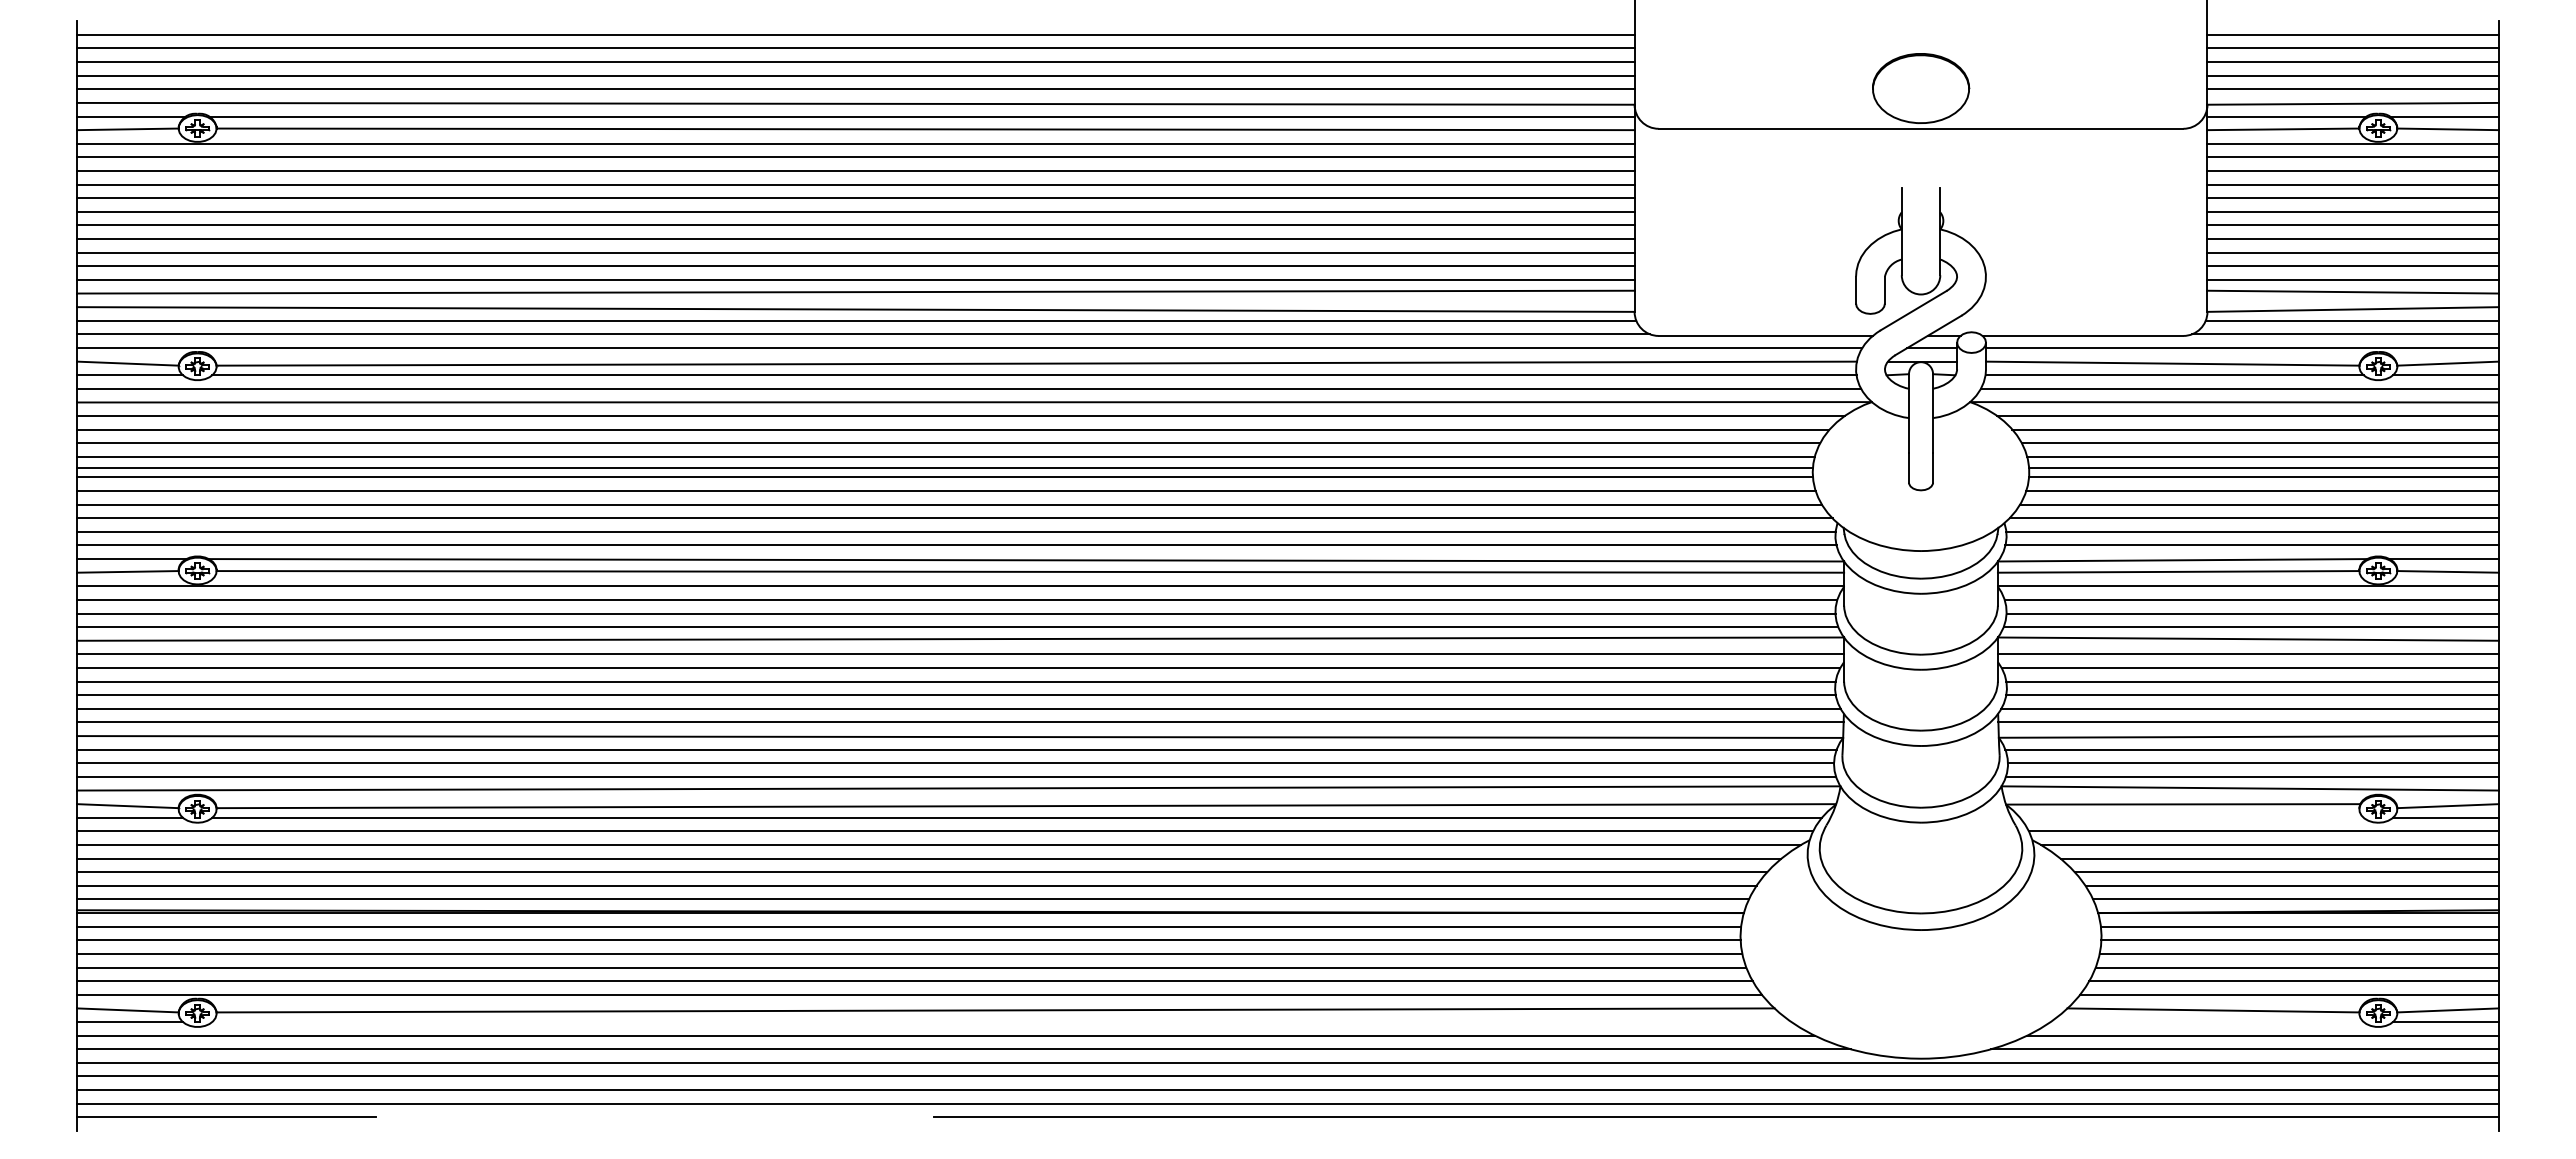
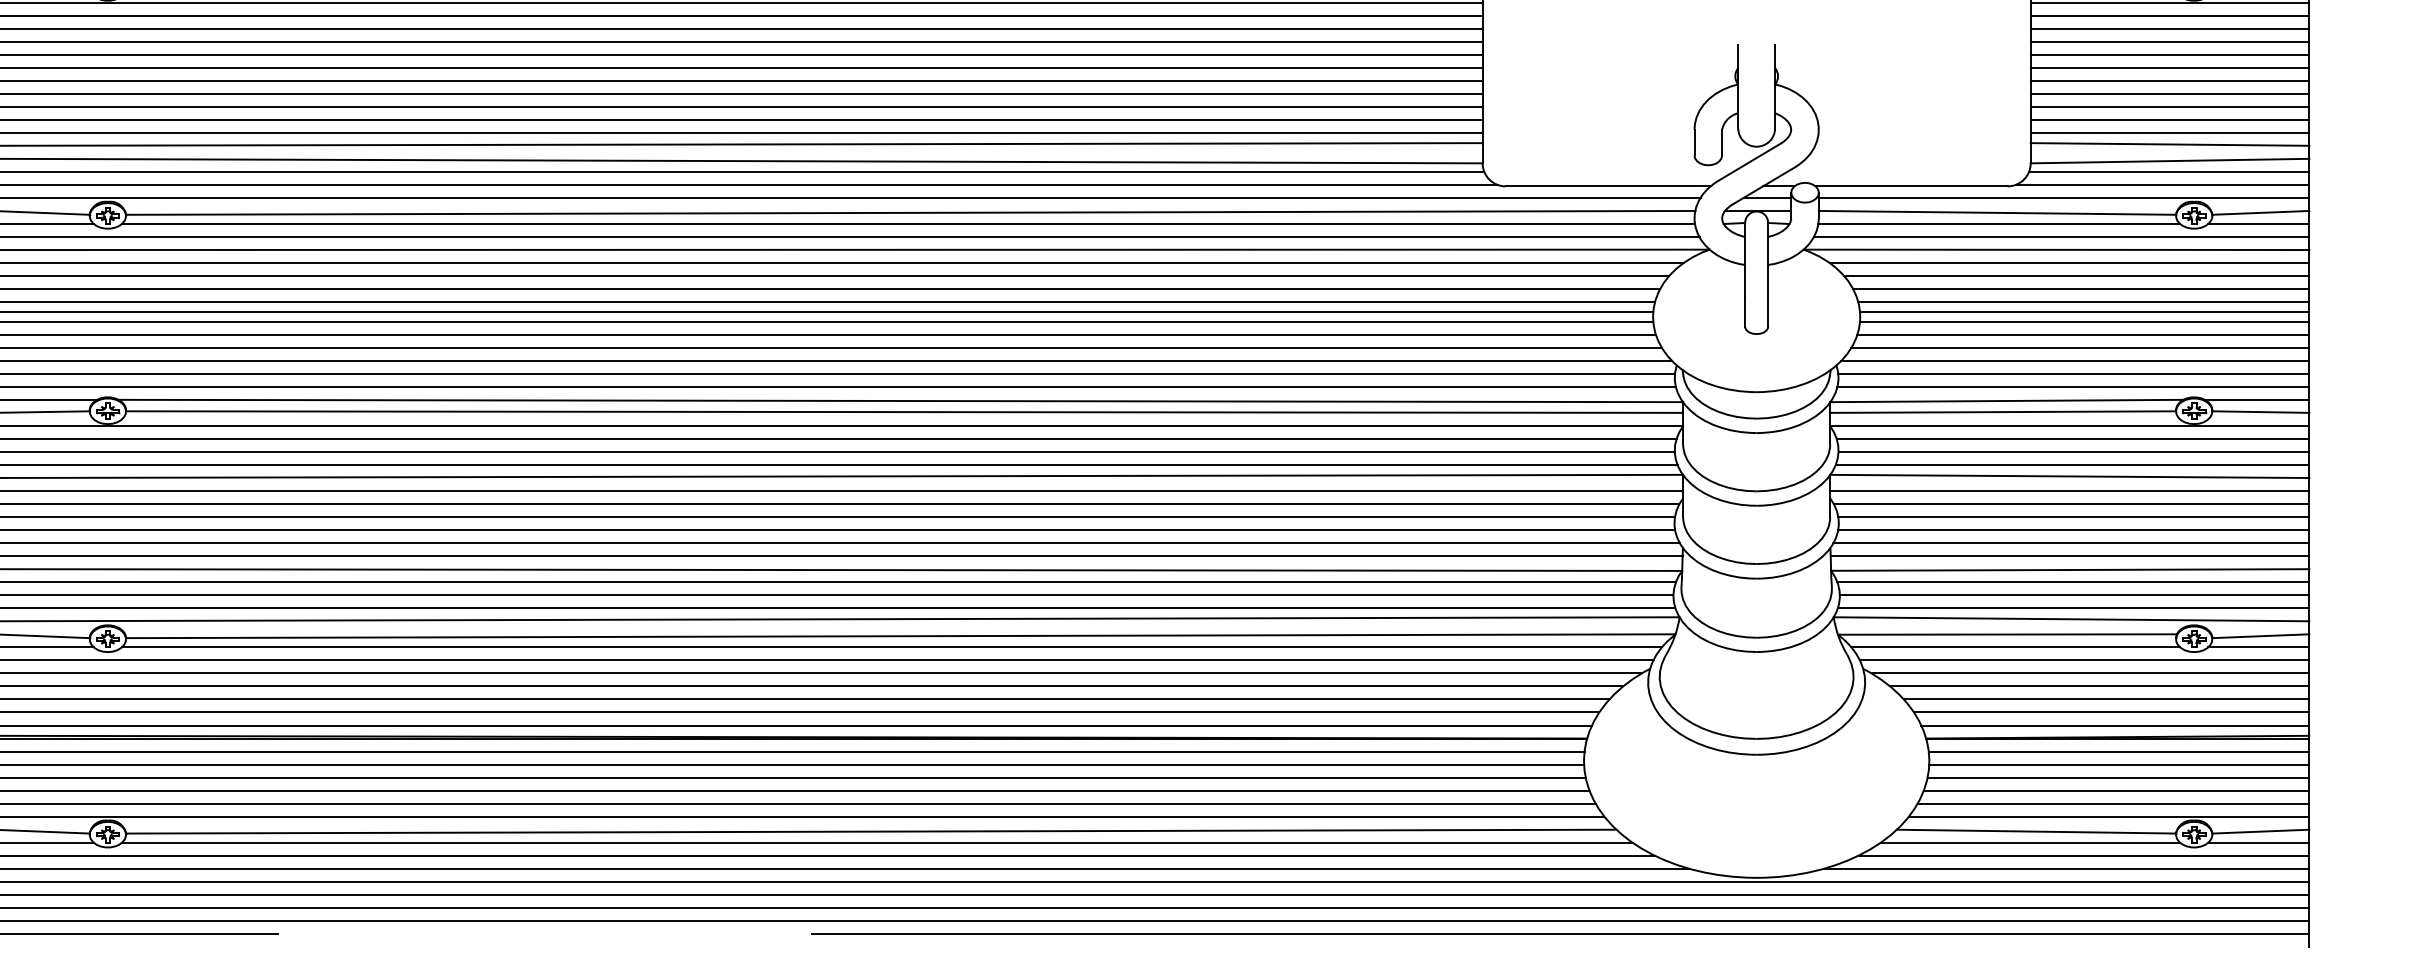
line: (2191, 817) -> (2015, 647), added
line: (1001, 1022) -> (876, 843), added
line: (2206, 1022) -> (2029, 843), added

